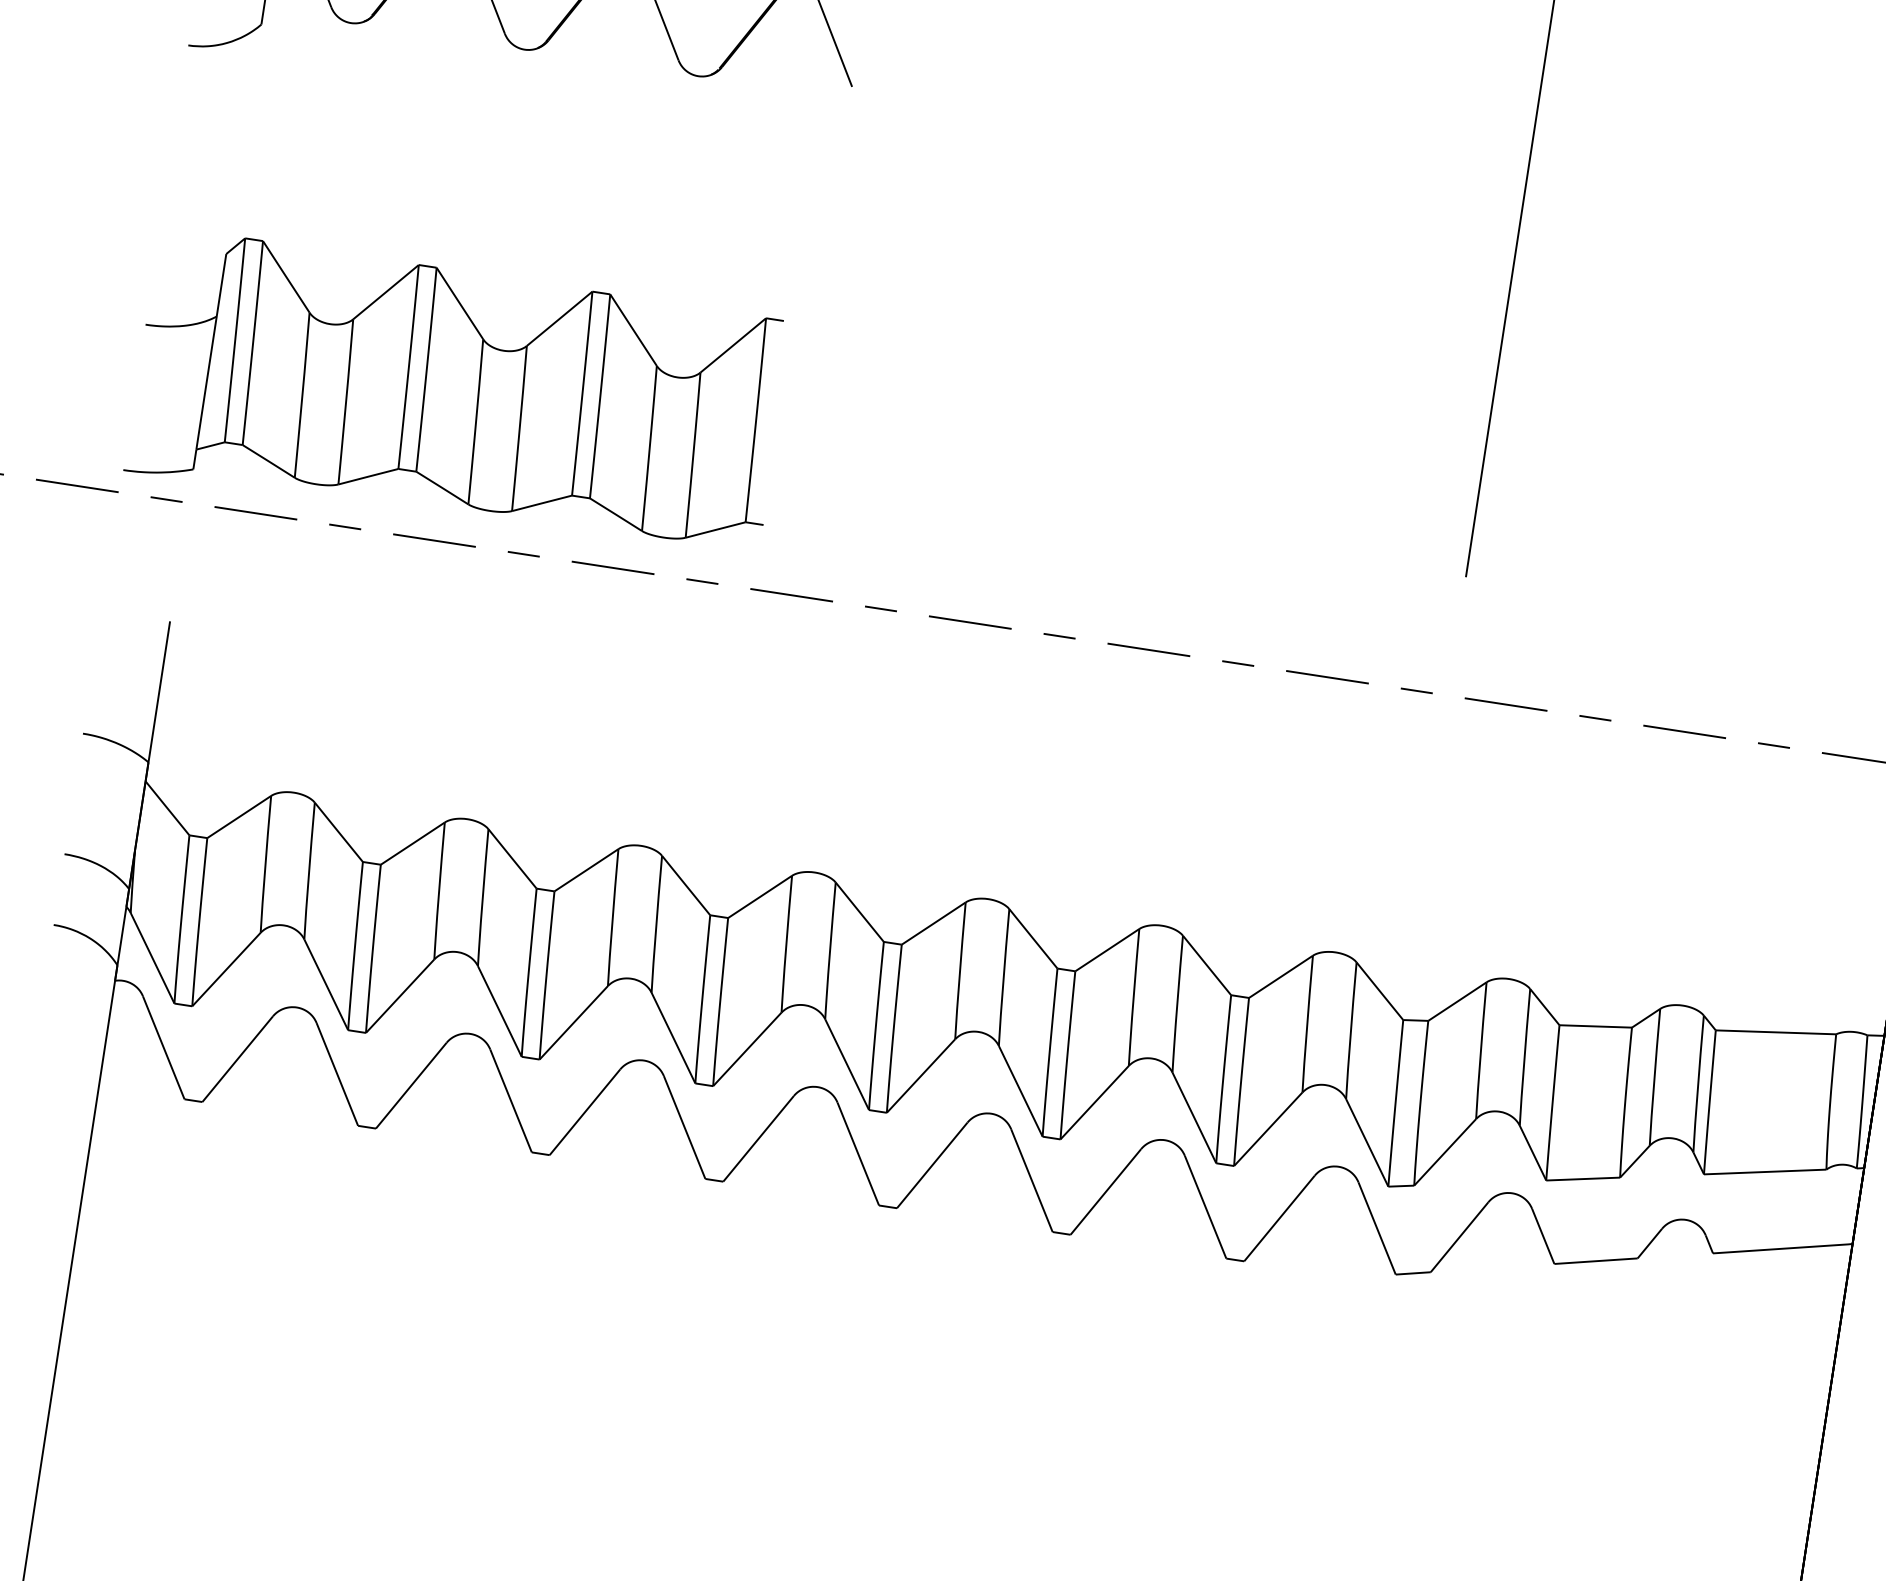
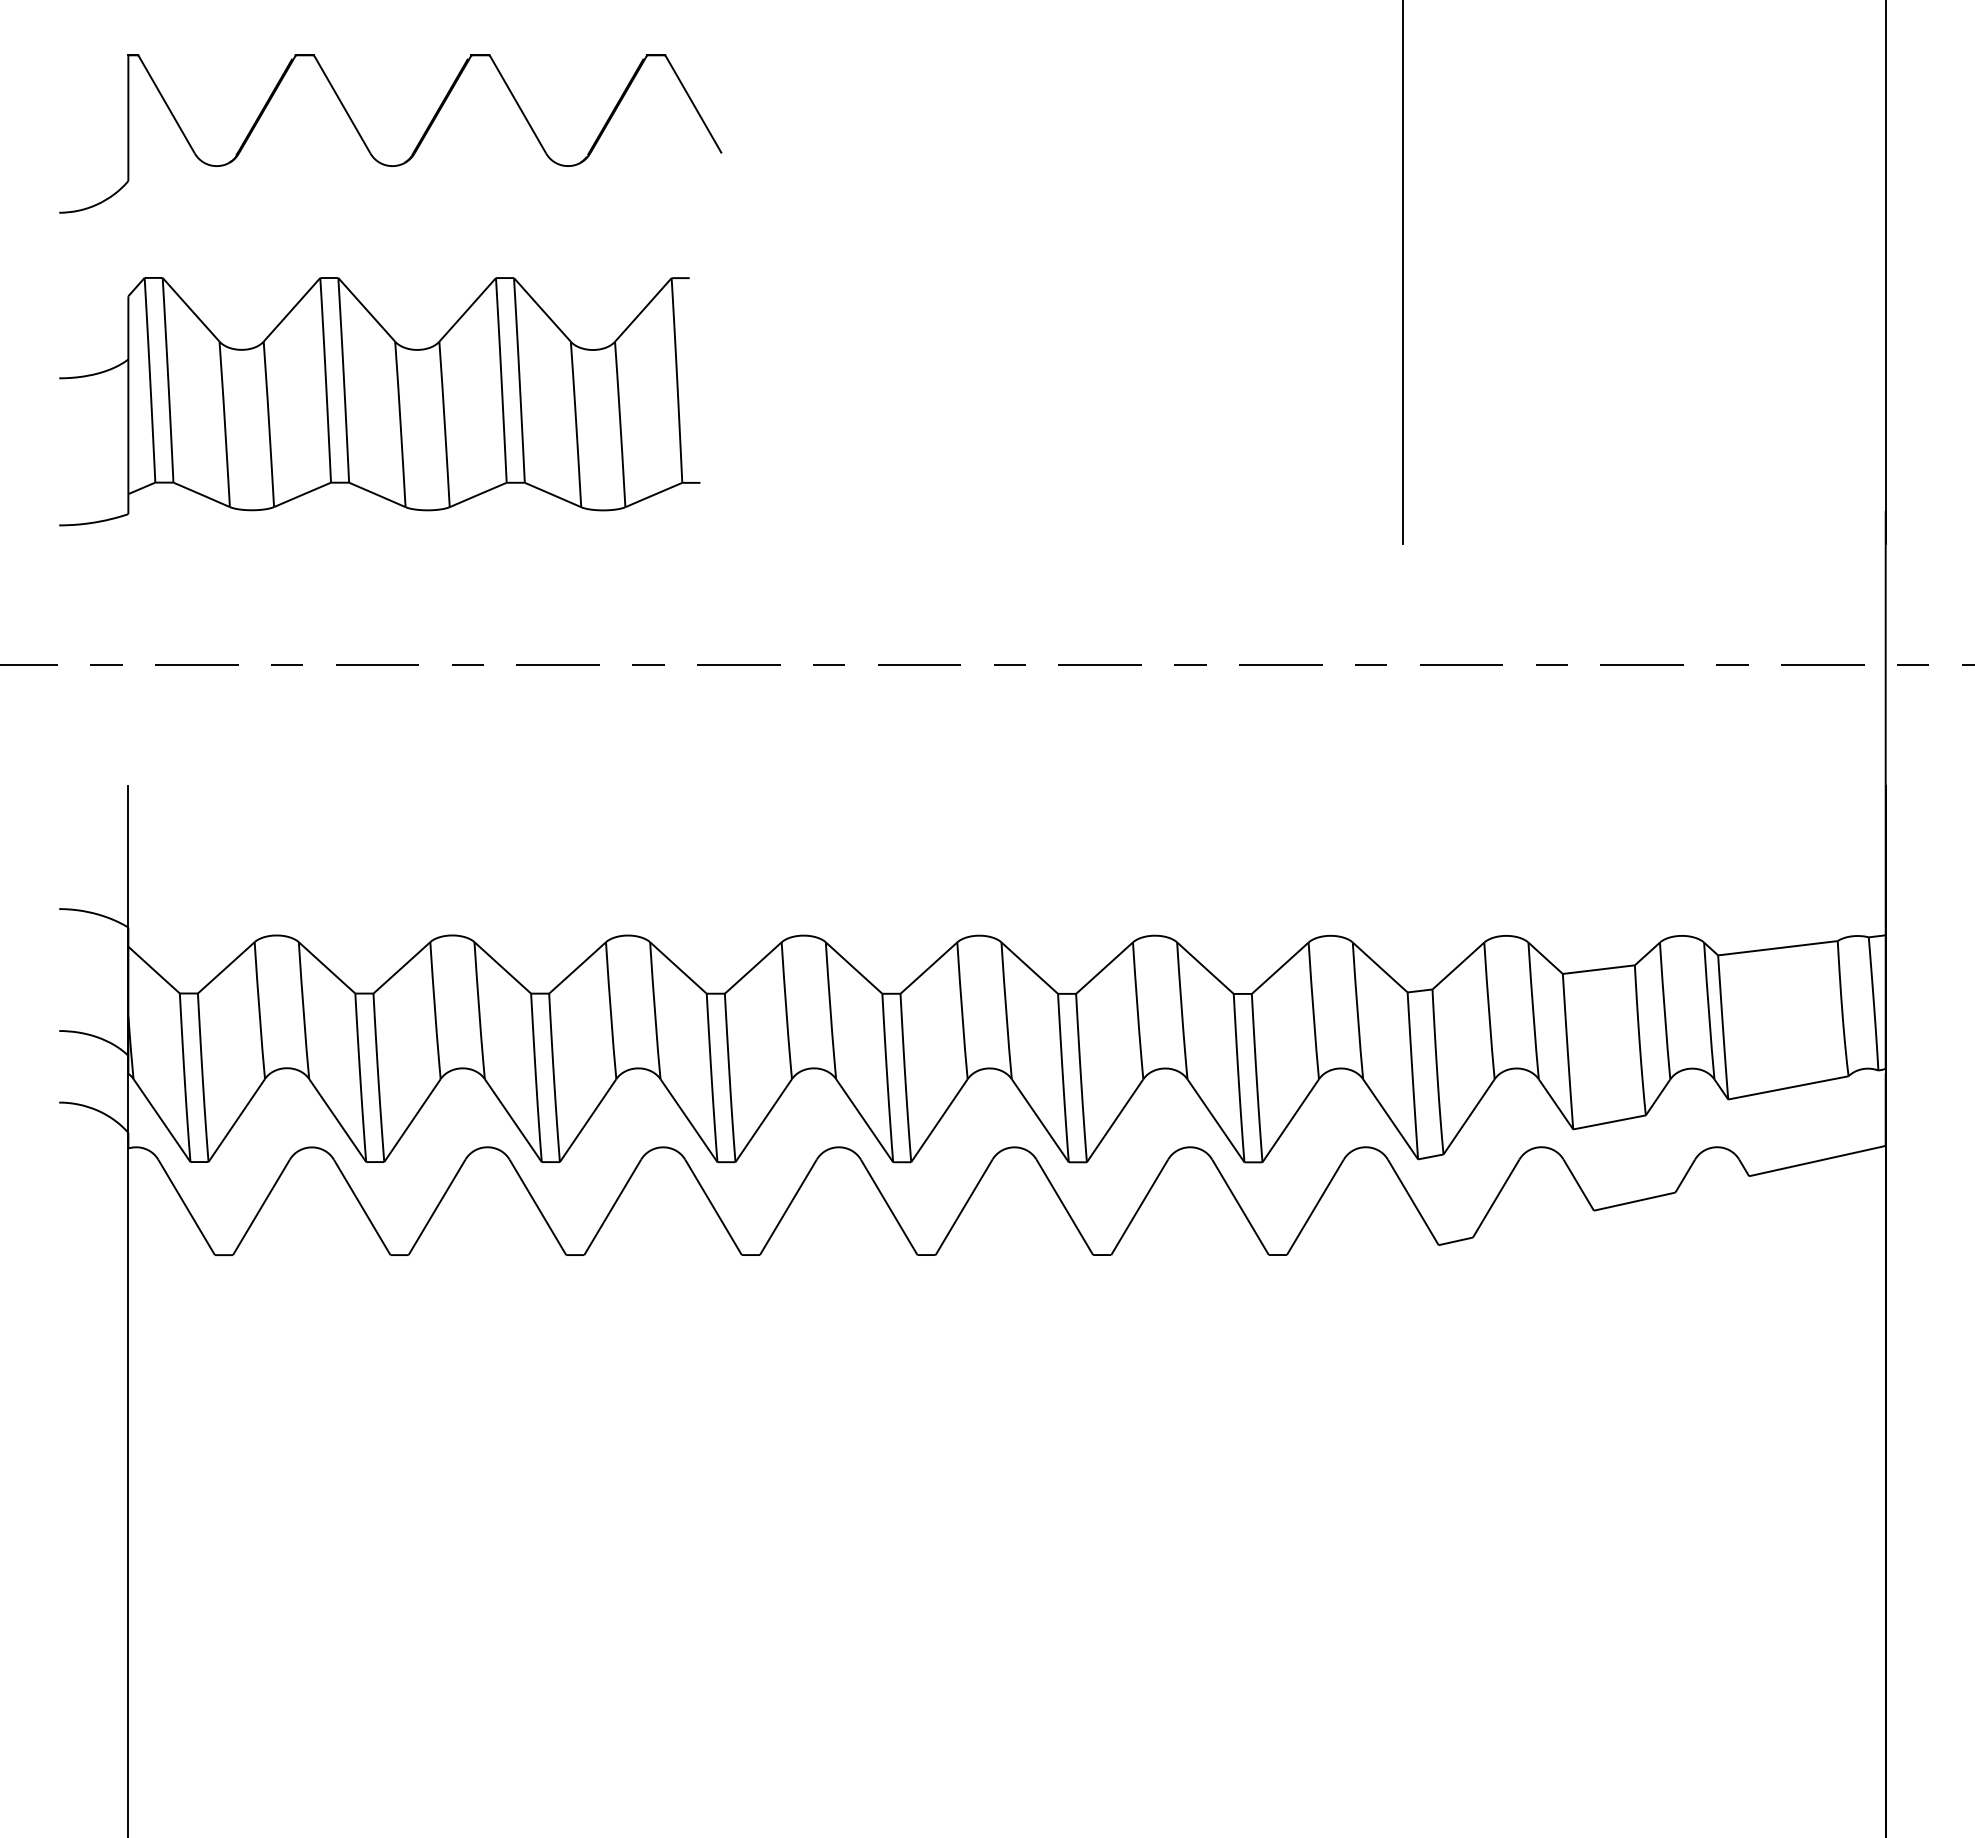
part: (458, 396) -> (379, 401), moved

